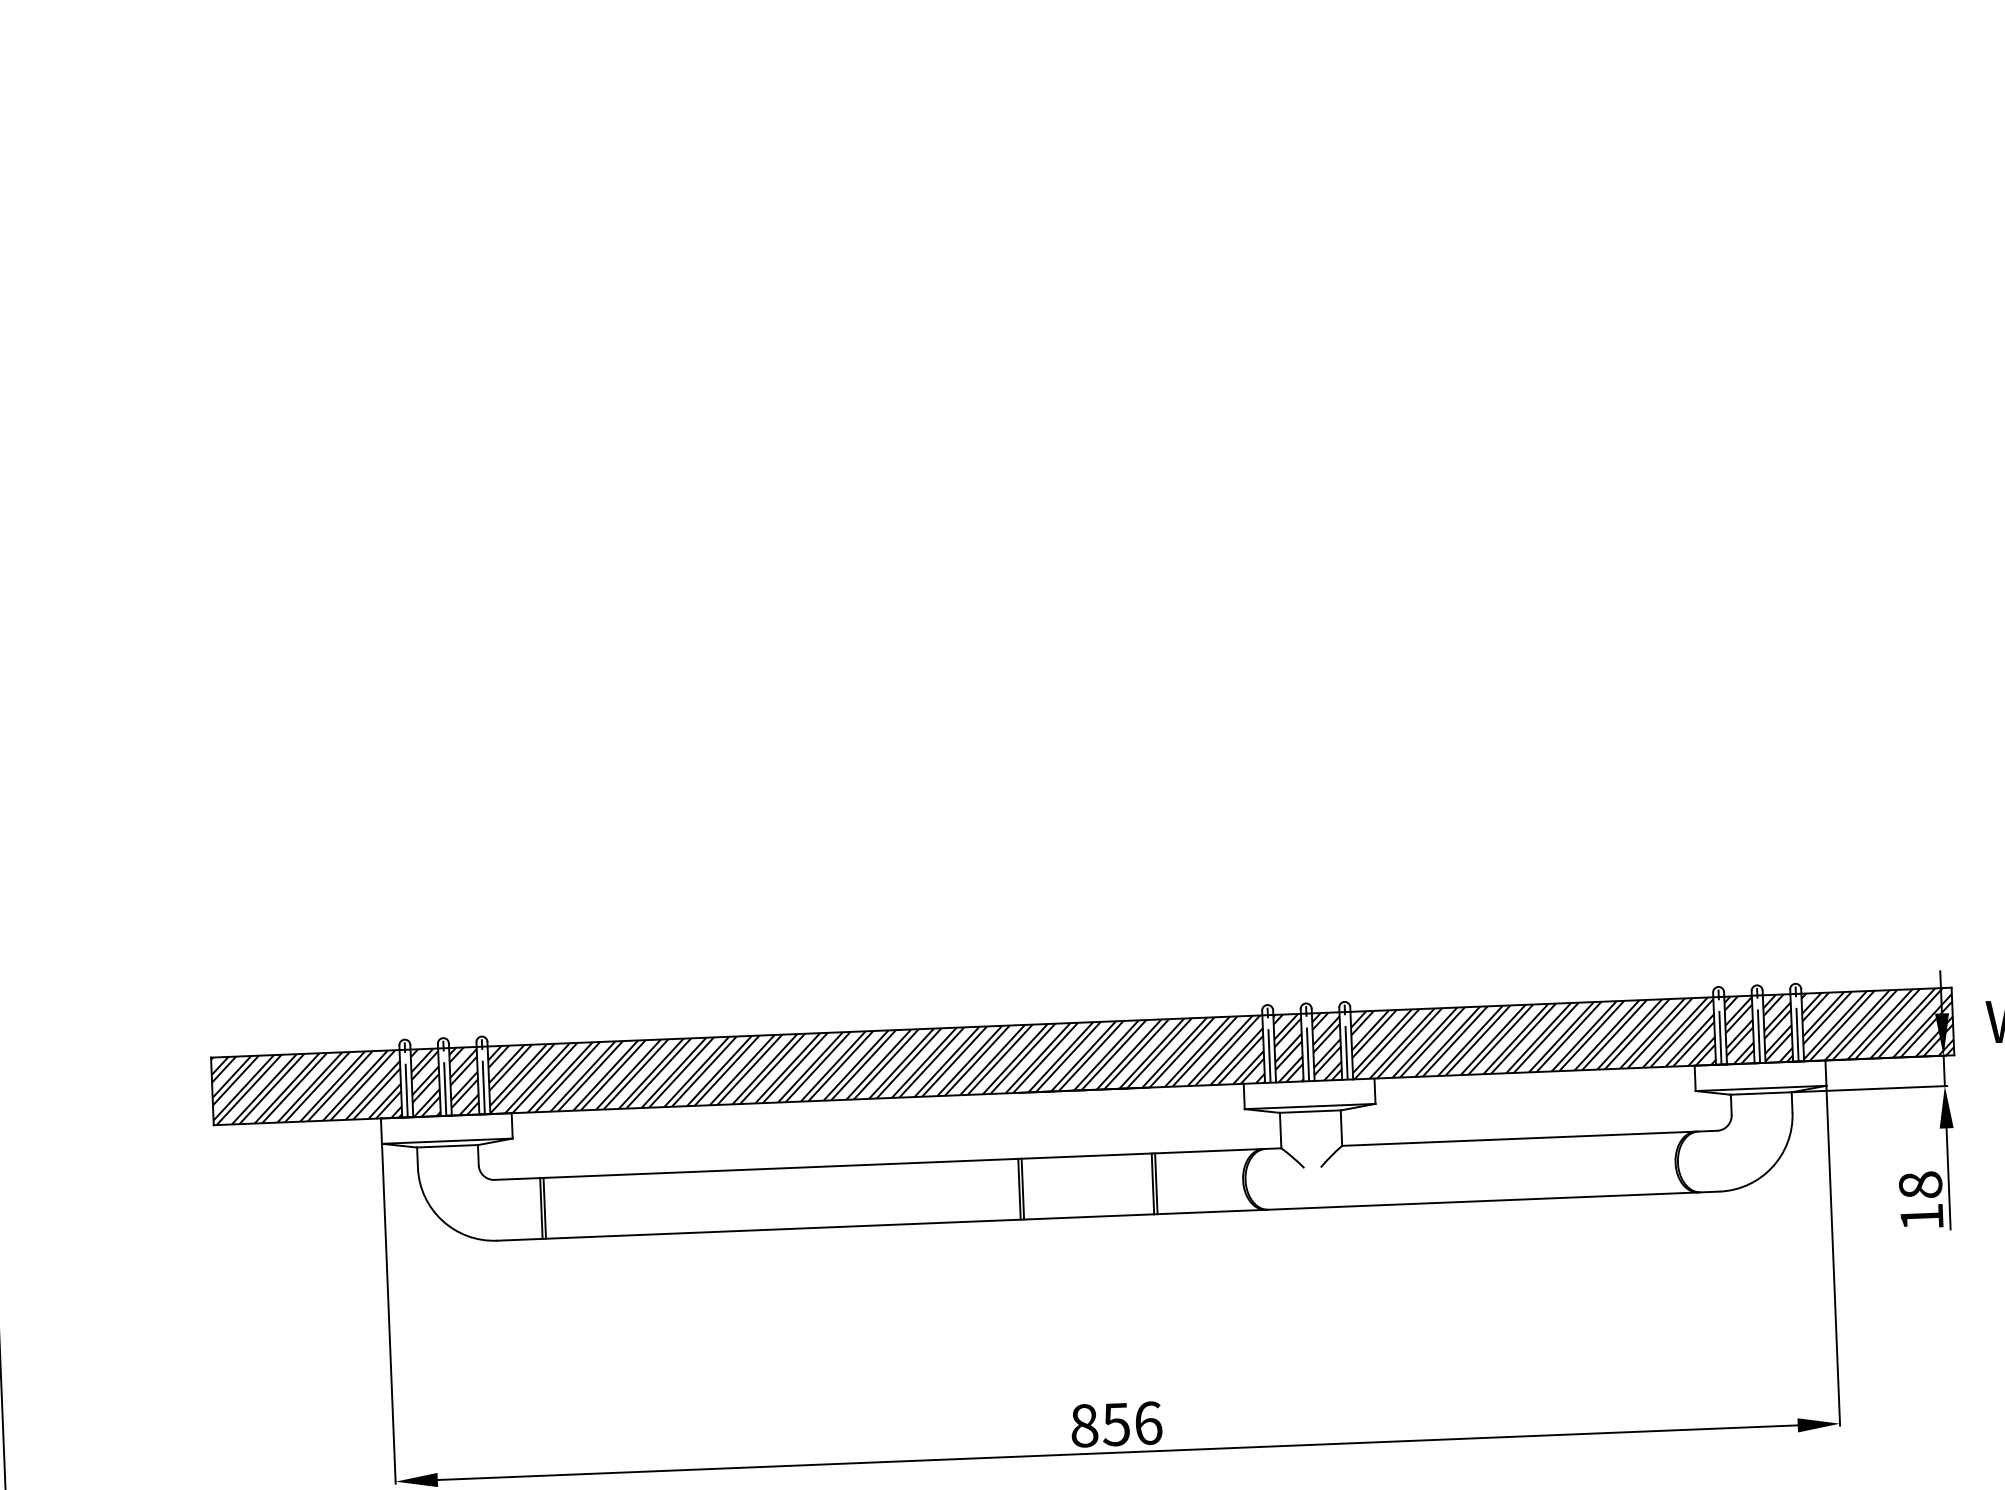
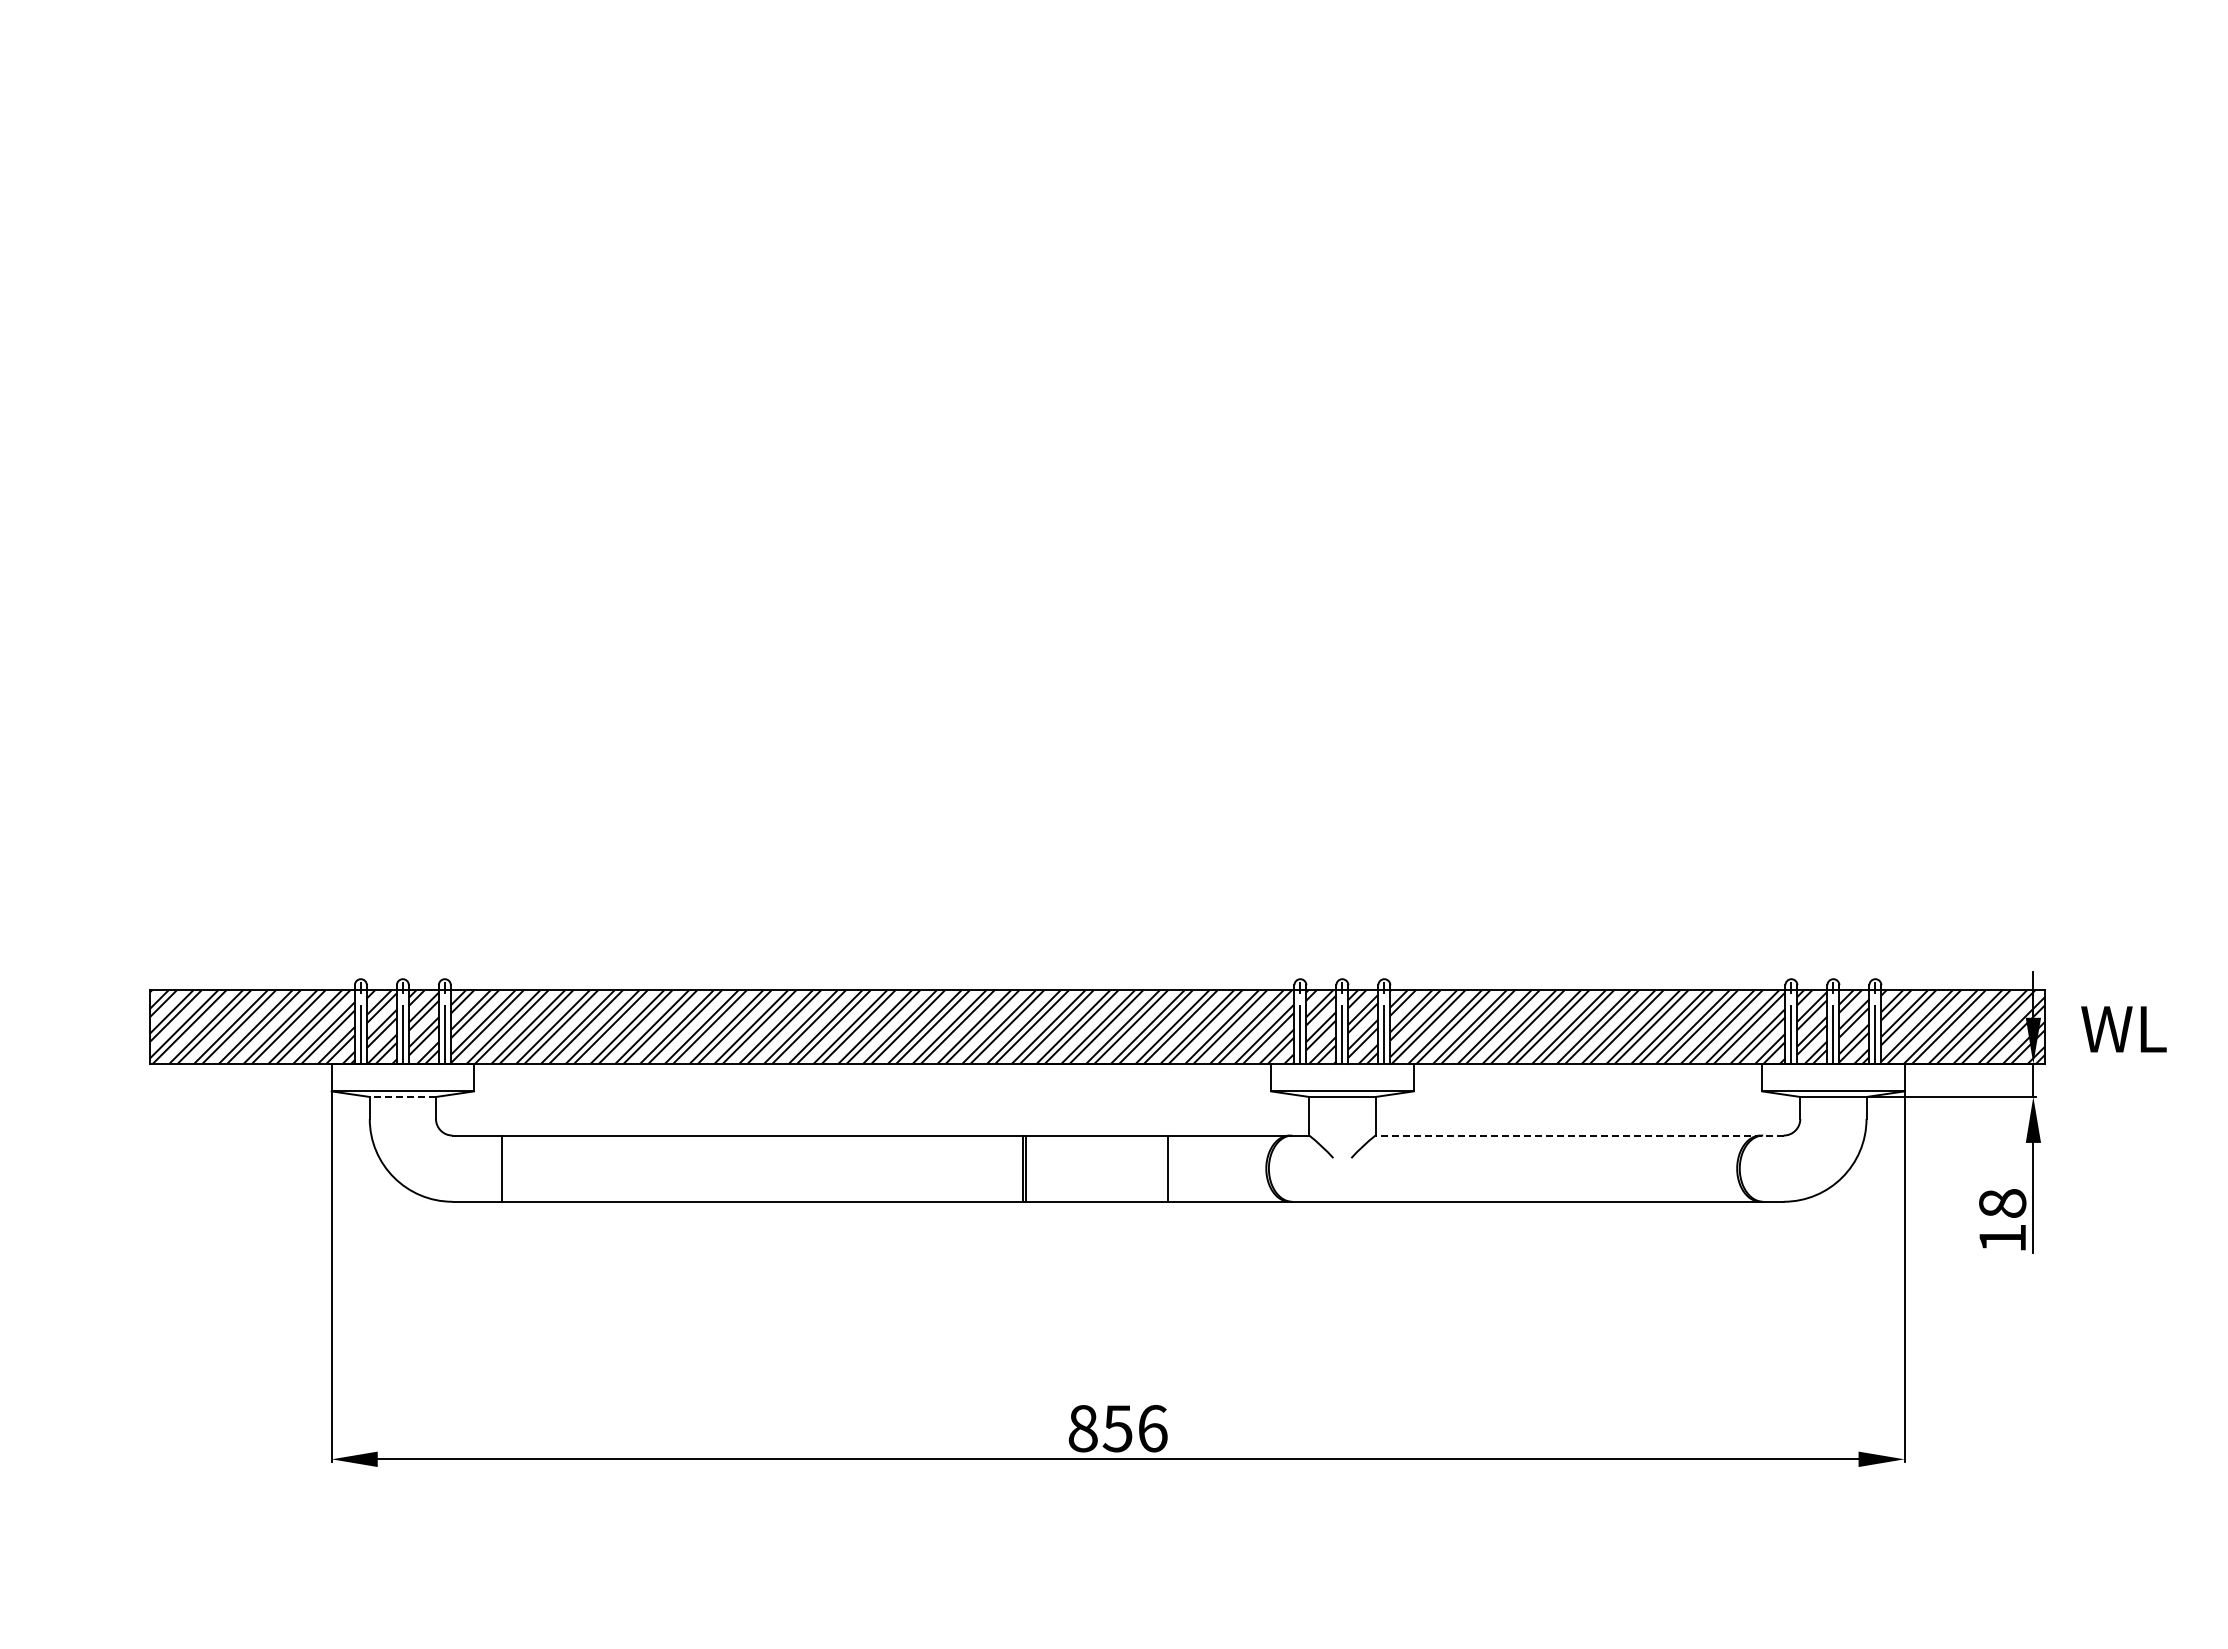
line: (1529, 1138) -> (1579, 1135), solid -> dashed
line: (447, 1145) -> (402, 1096), solid -> dashed
line: (1156, 1183) -> (1171, 1168), removed
line: (544, 1208) -> (505, 1168), removed

